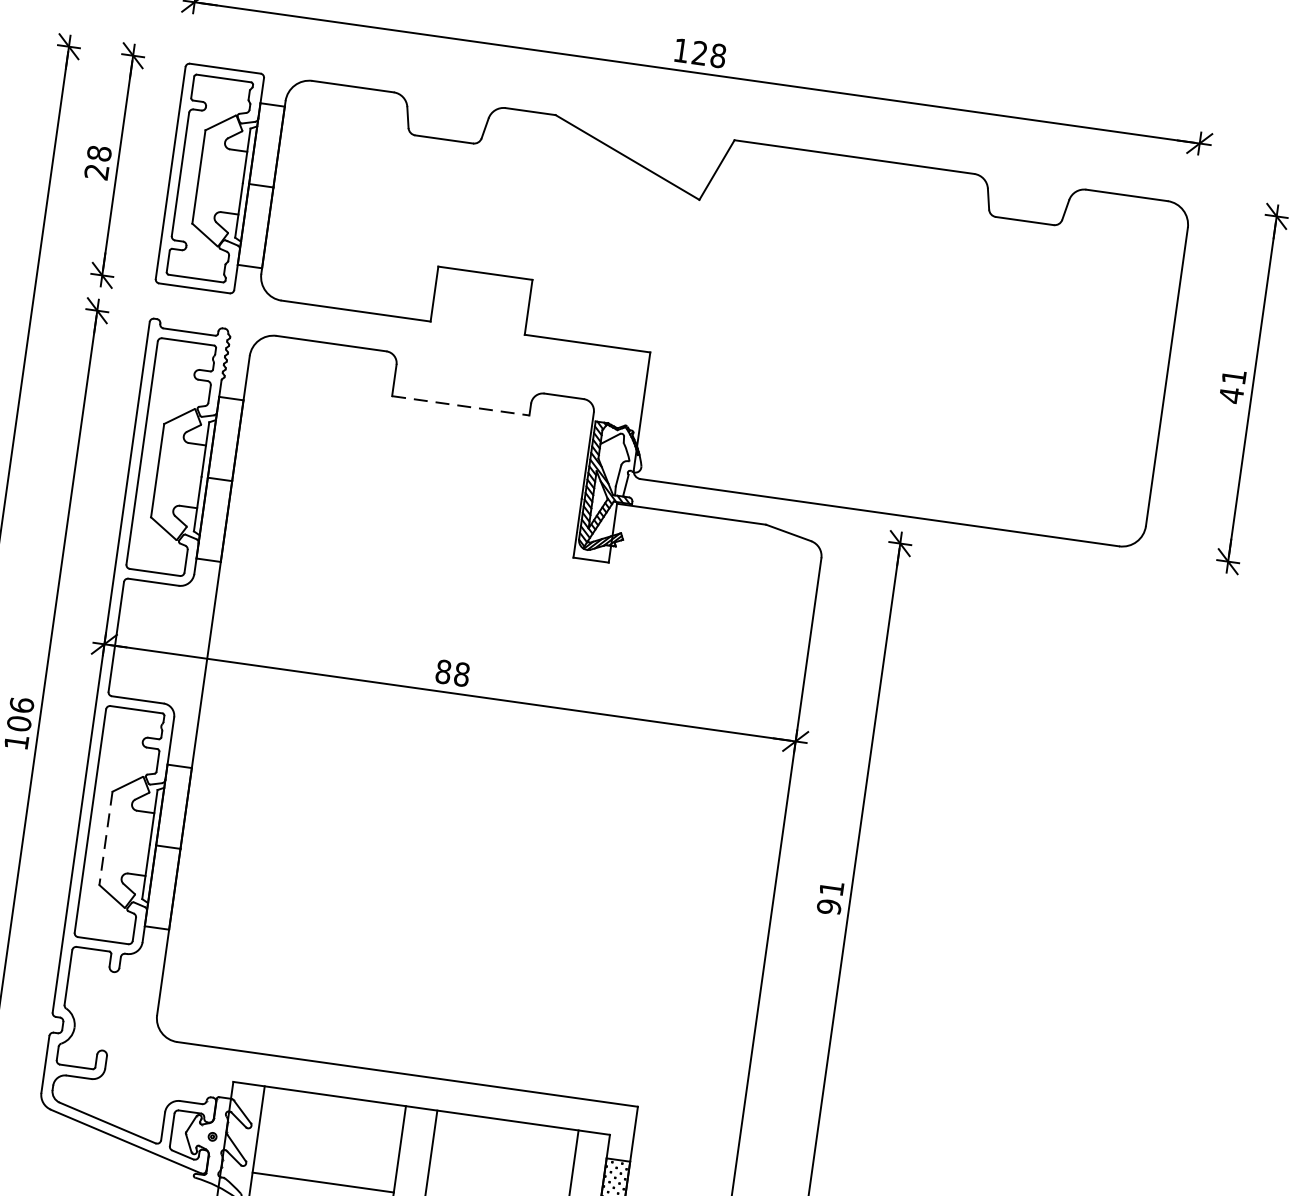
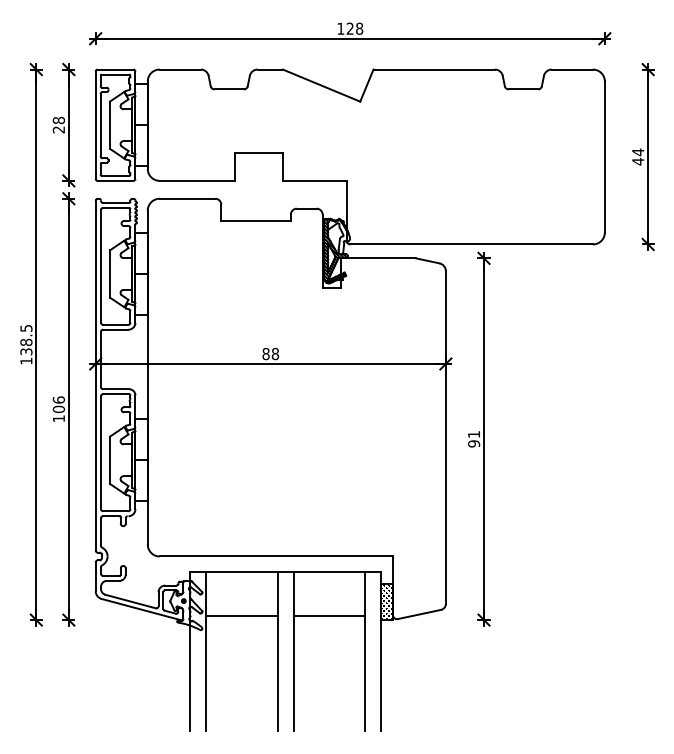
text: (1234, 377) -> (638, 152), 41 -> 44
line: (461, 405) -> (256, 220), dashed -> solid
line: (106, 838) -> (110, 460), dashed -> solid

